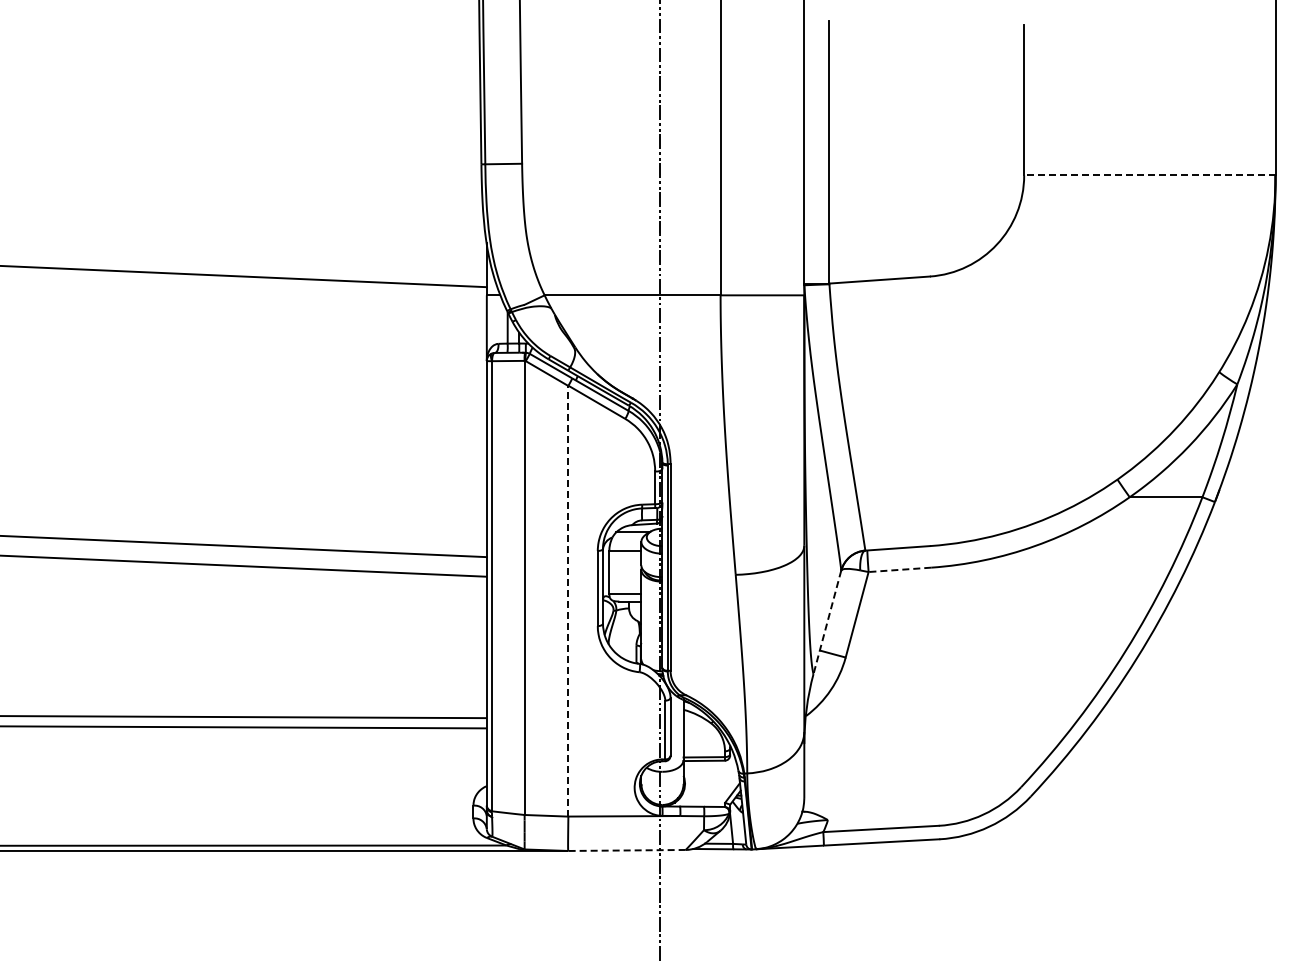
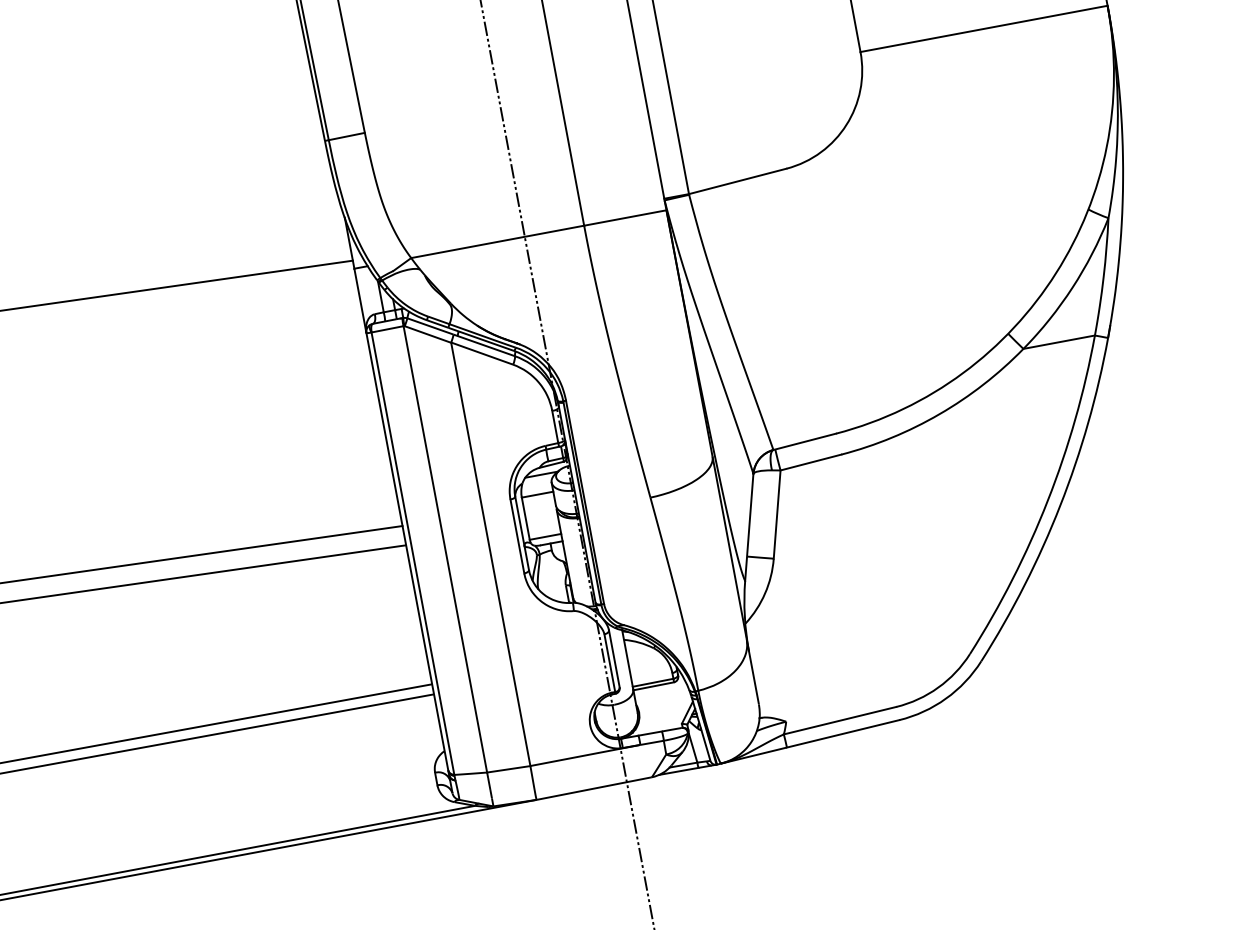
line: (1149, 175) -> (983, 29), dashed -> solid
line: (899, 569) -> (810, 462), dashed -> solid
line: (568, 600) -> (490, 553), dashed -> solid
line: (827, 622) -> (749, 527), dashed -> solid
line: (626, 850) -> (593, 788), dashed -> solid

